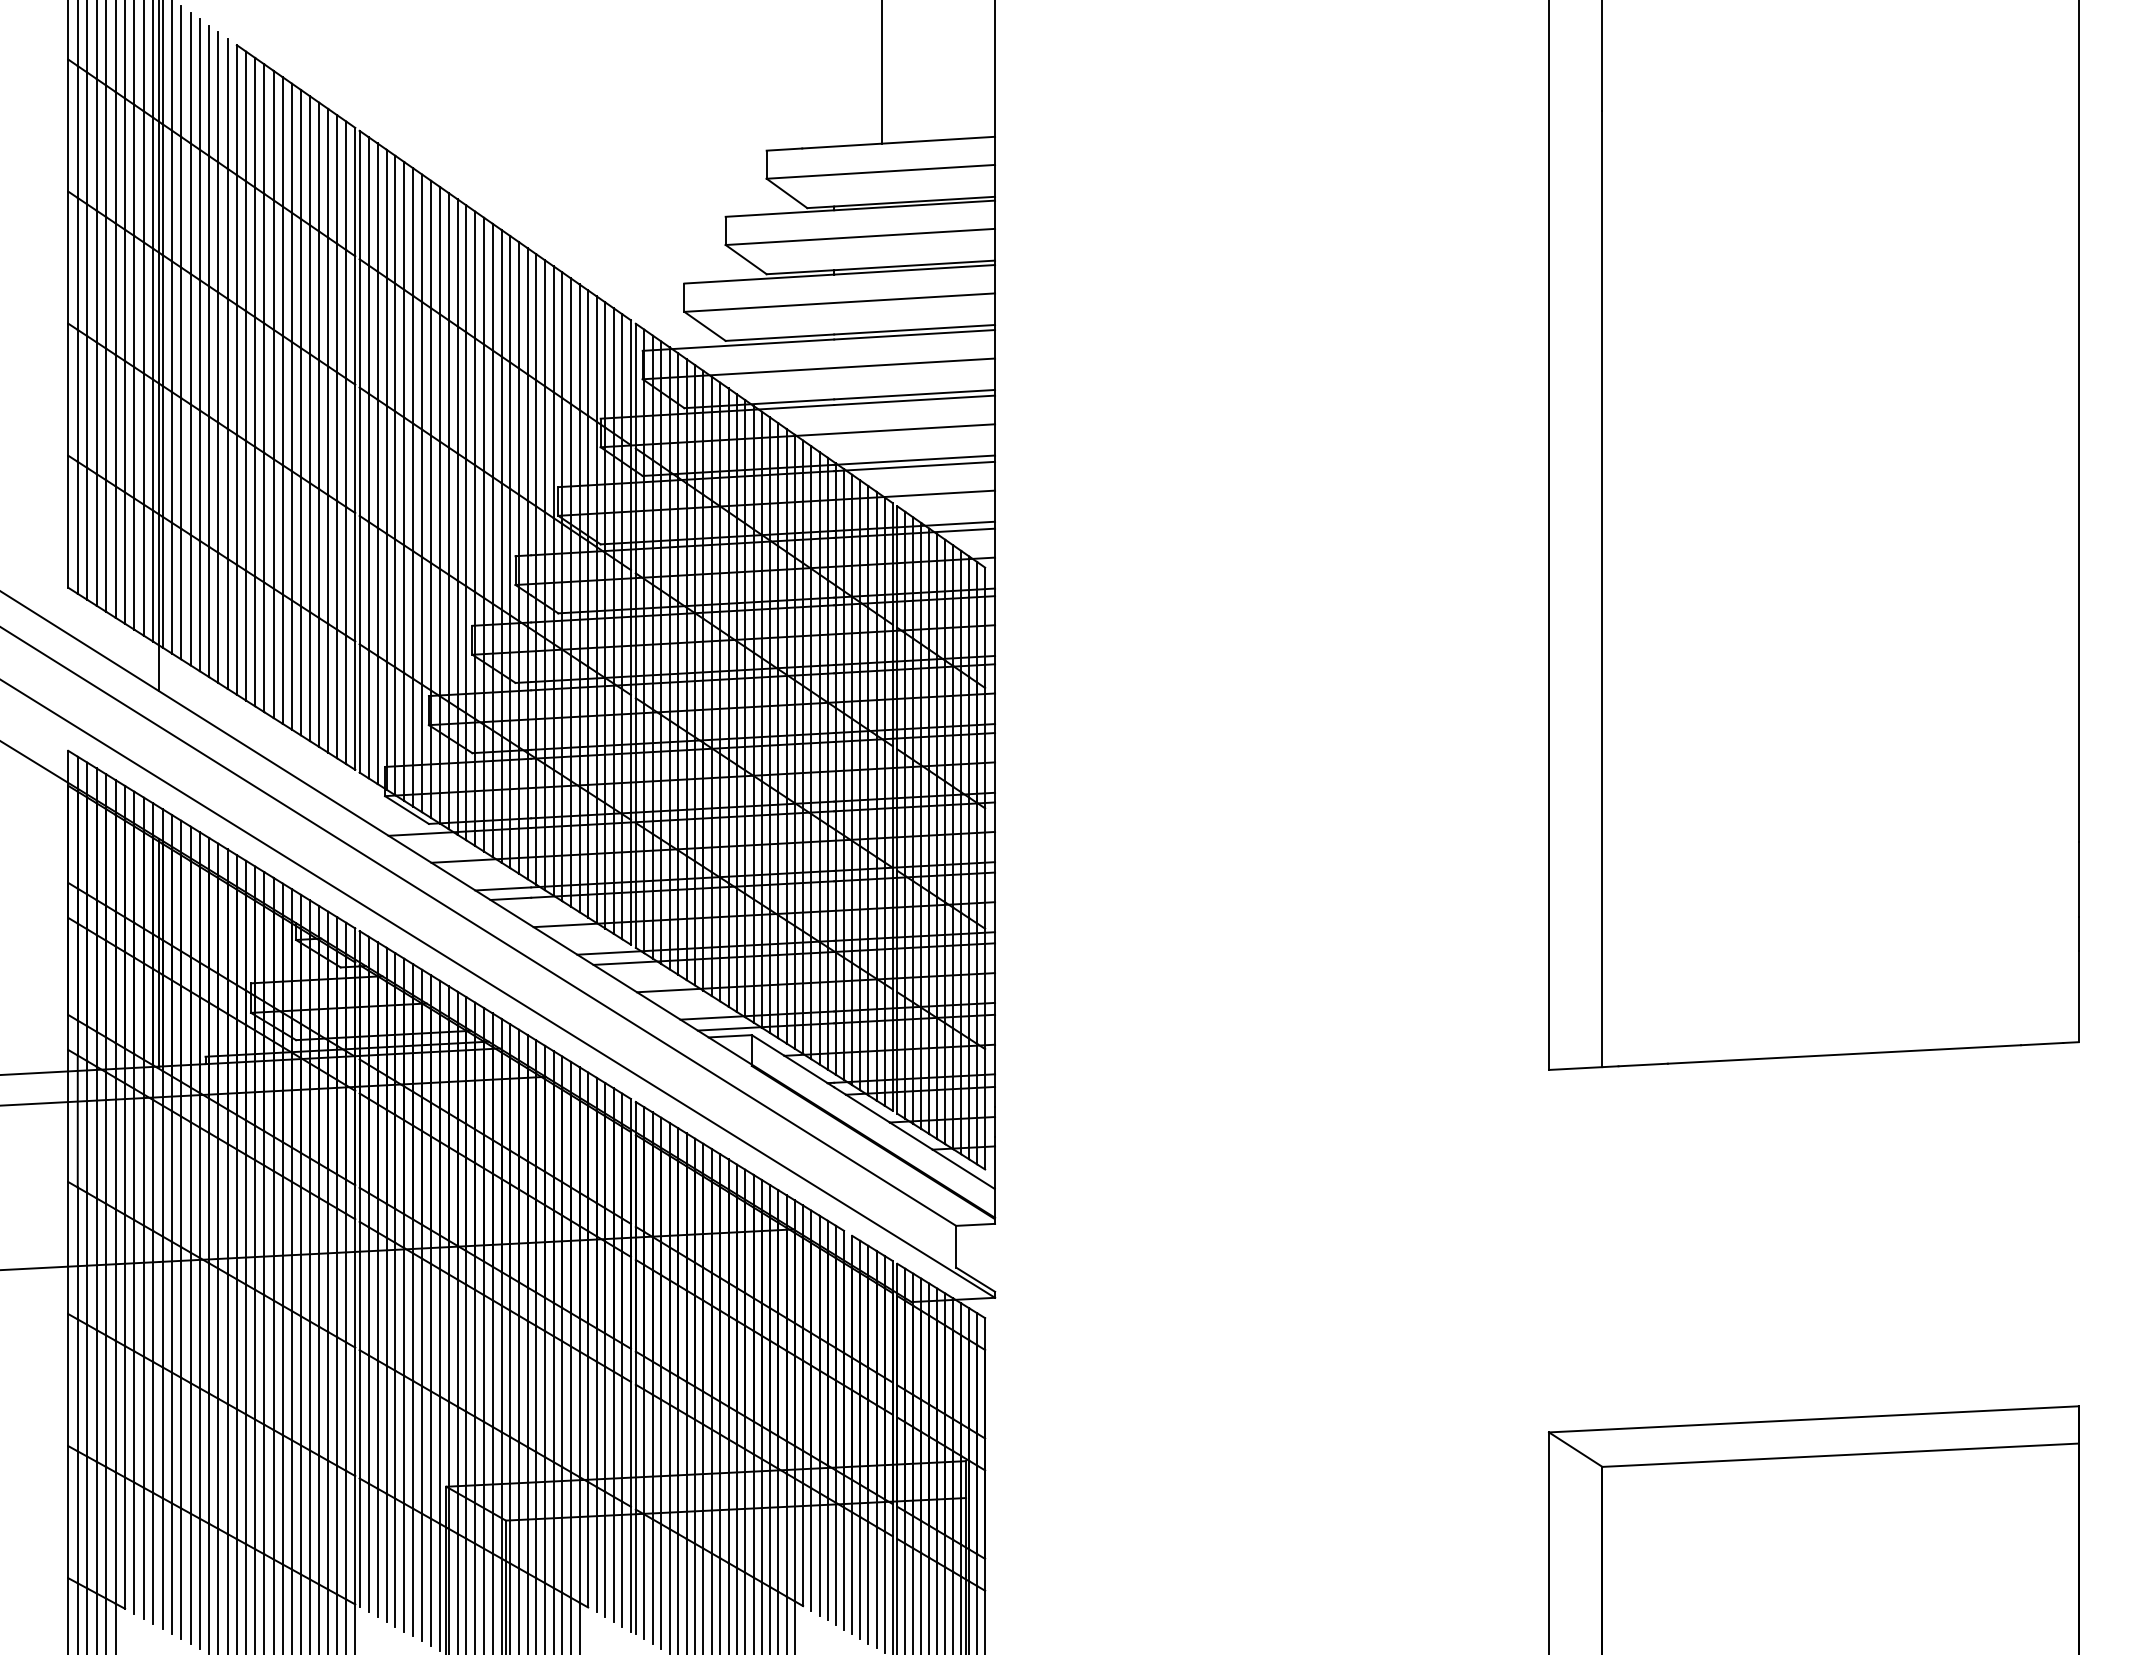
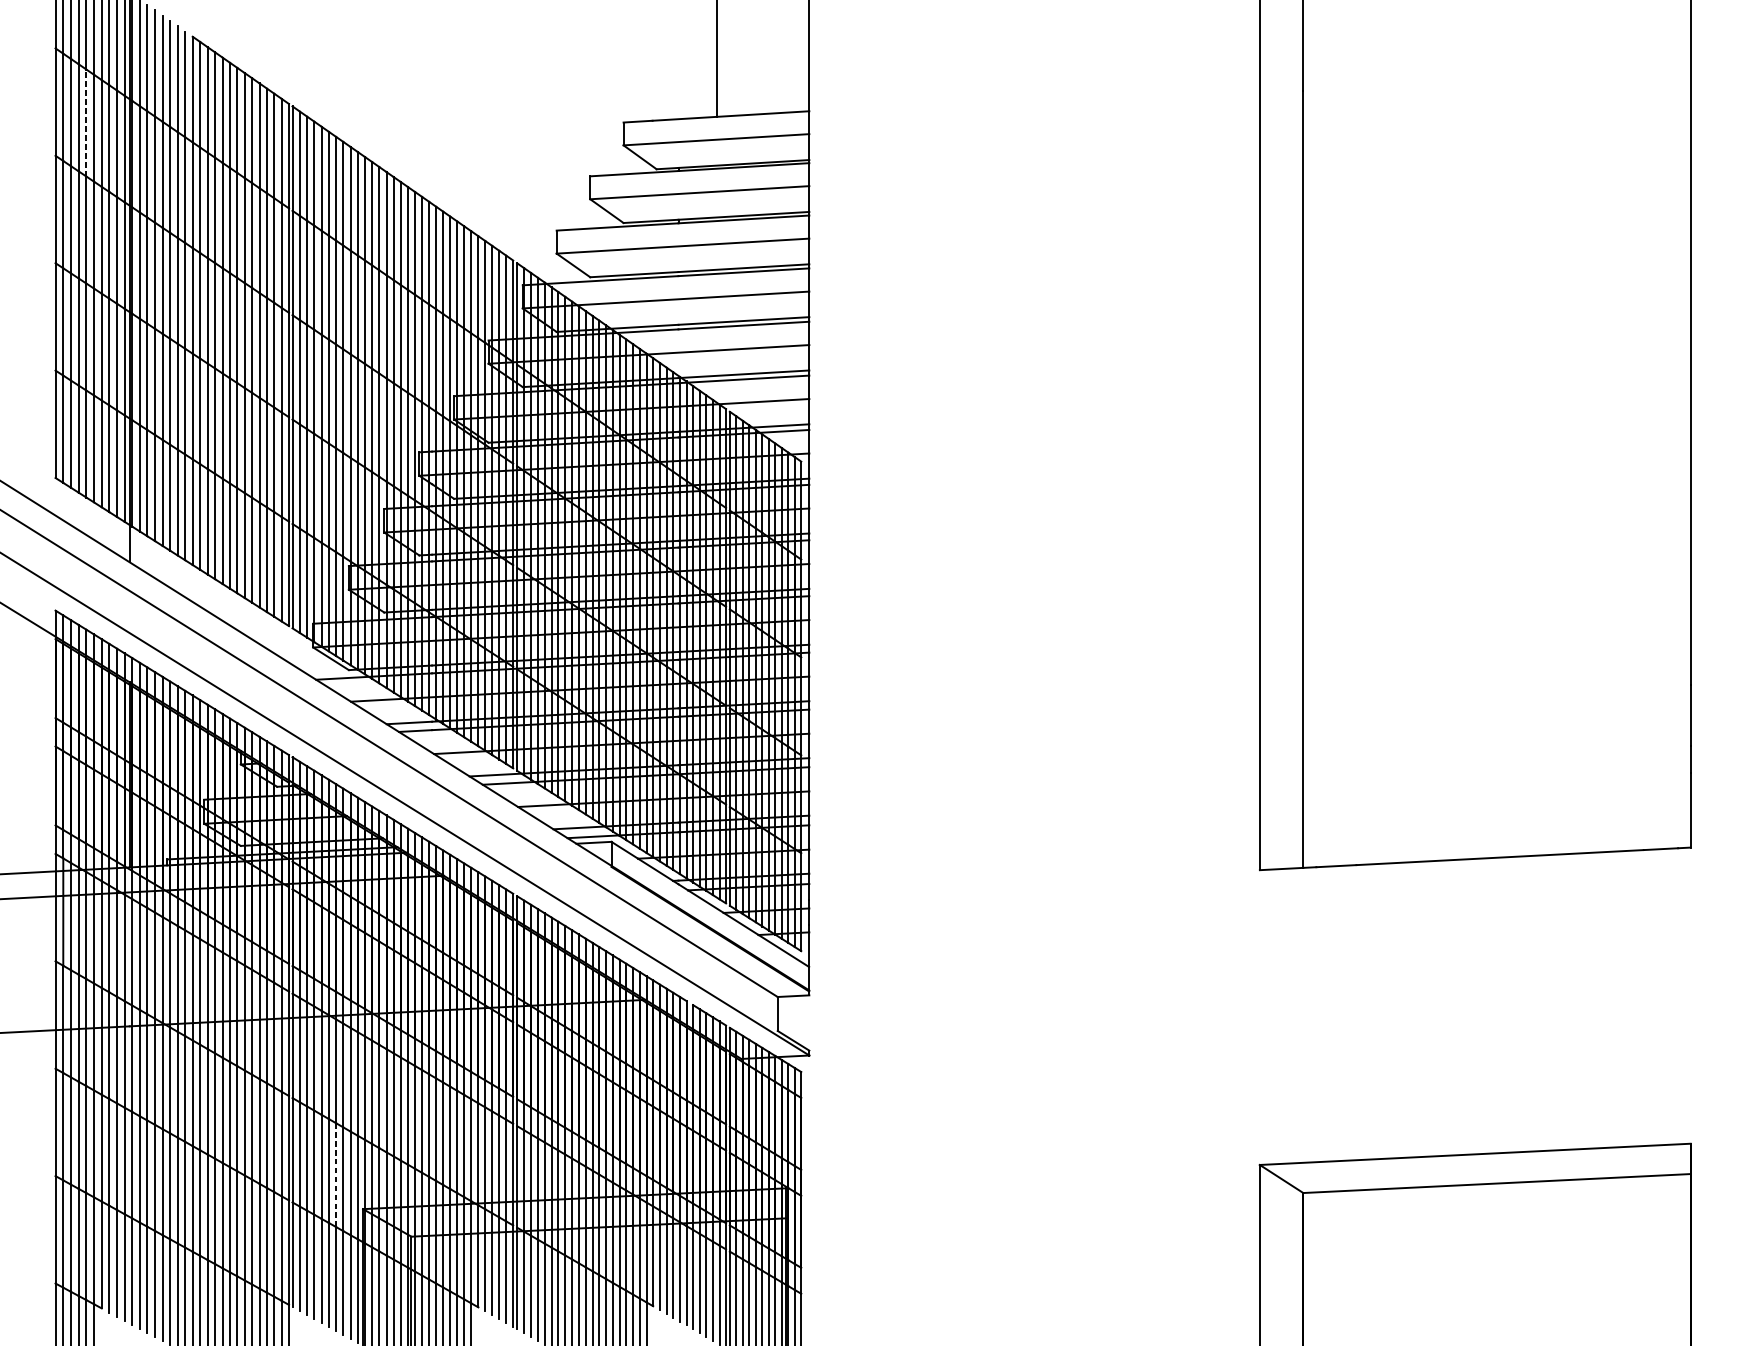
line: (106, 151) -> (86, 123), solid -> dashed
line: (413, 1444) -> (336, 1174), solid -> dashed

